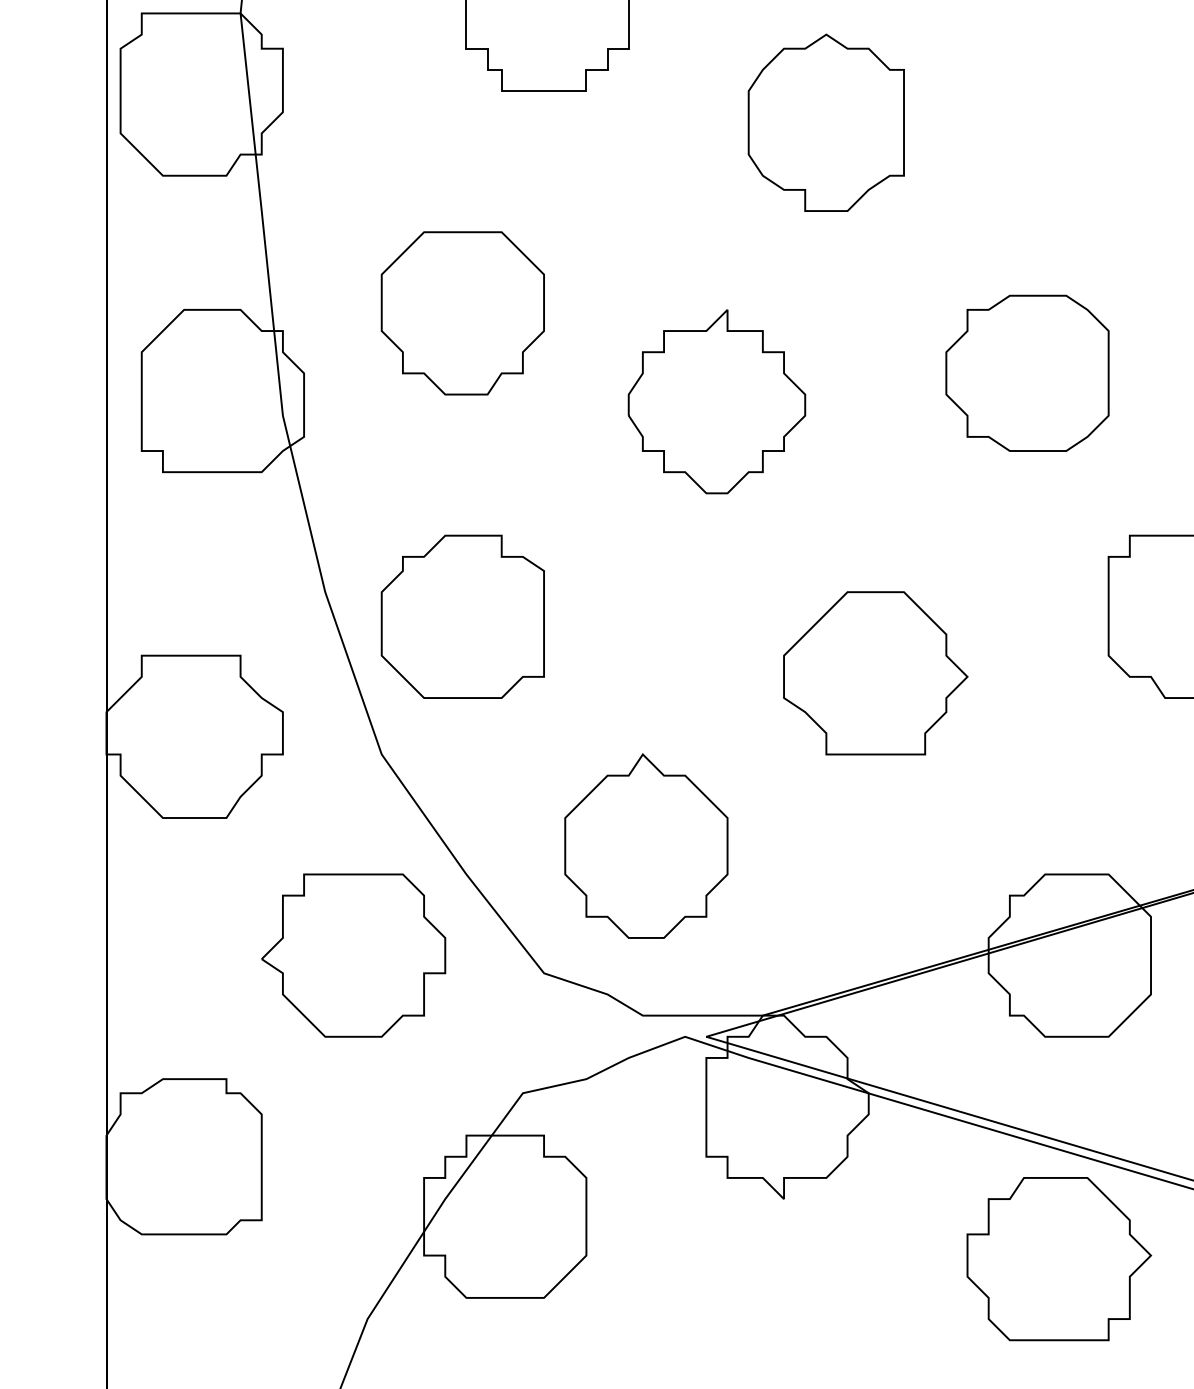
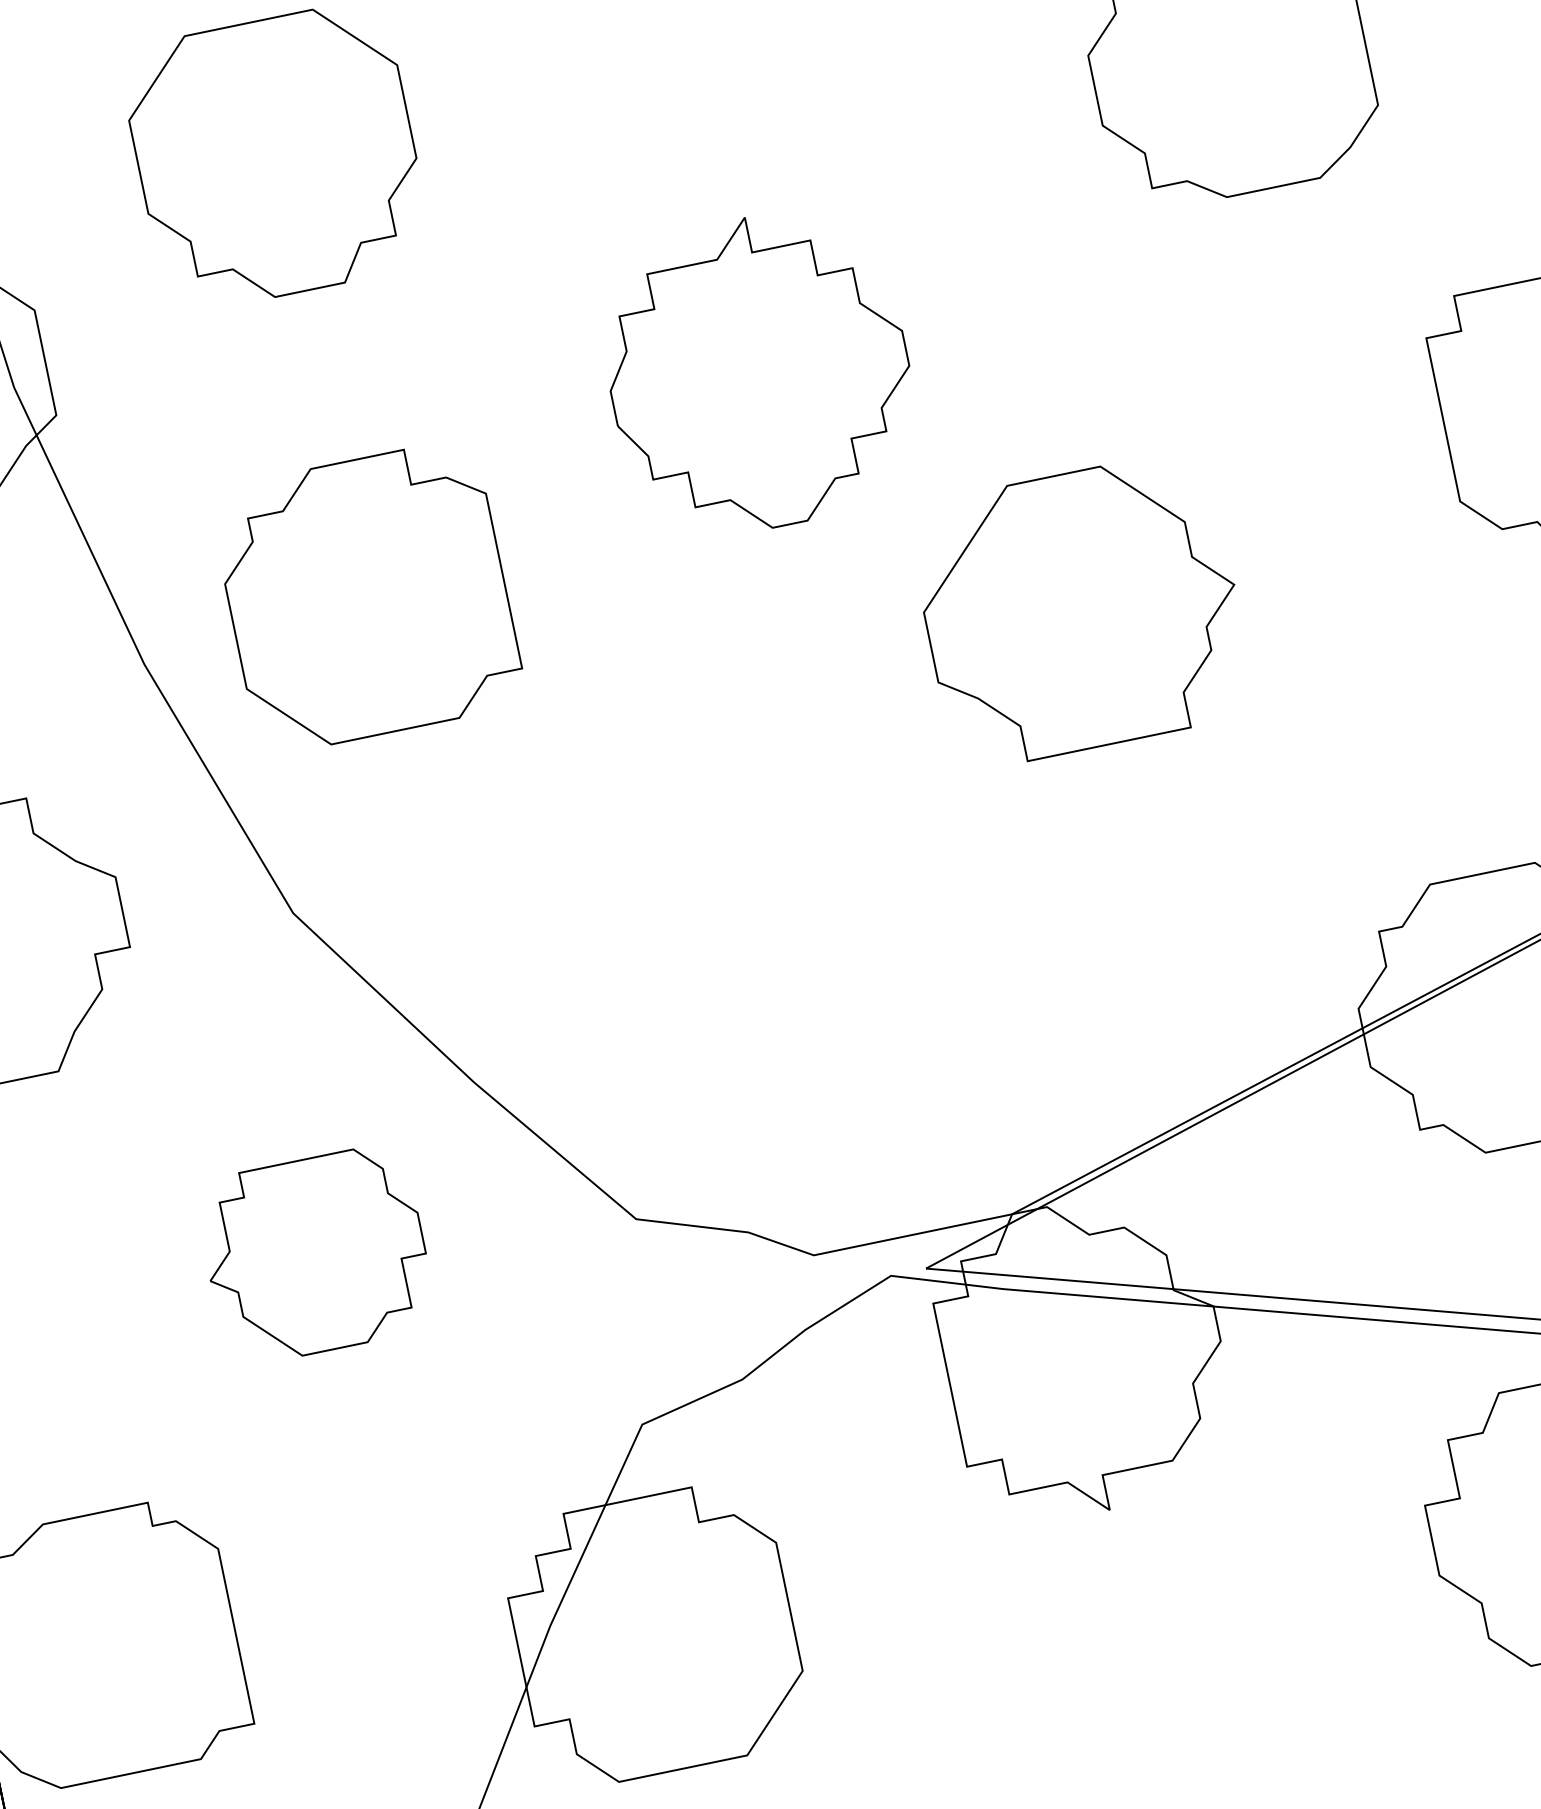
part: (716, 401) -> (757, 372), moved
part: (462, 616) -> (366, 596), moved
part: (646, 845) -> (761, 973), removed
part: (353, 955) -> (315, 1255), size x0.7

